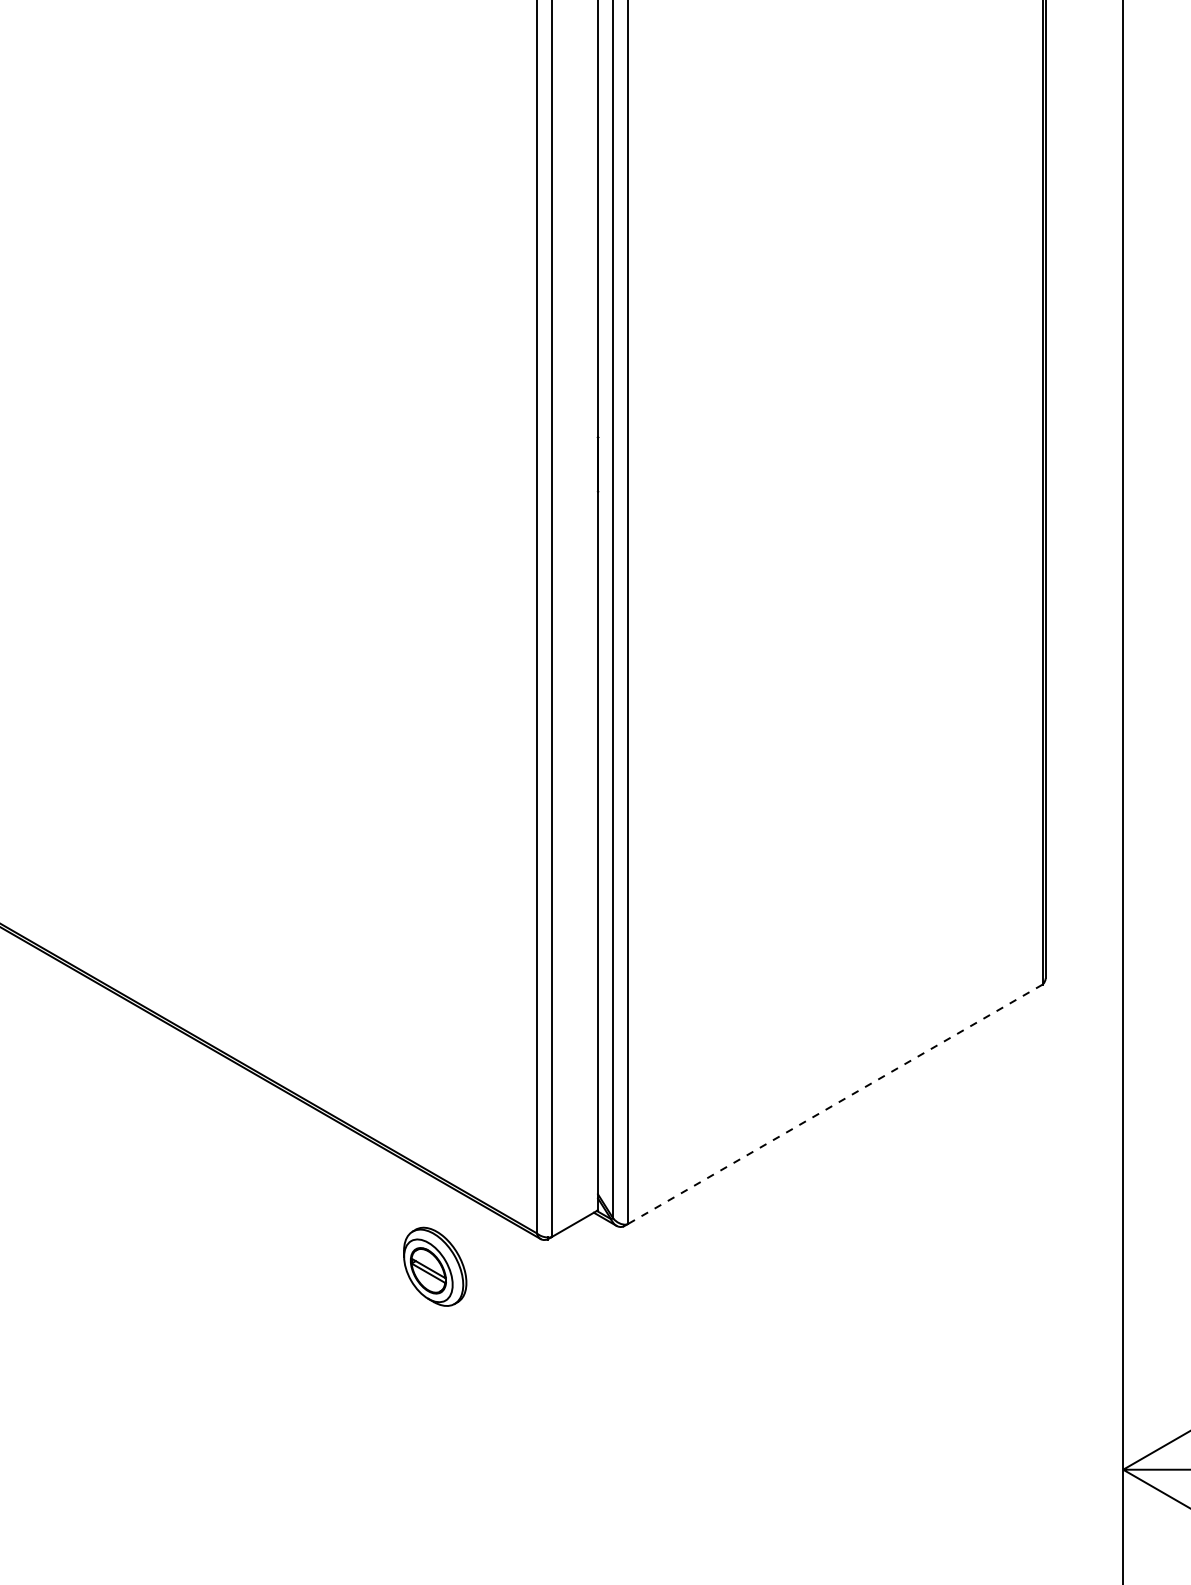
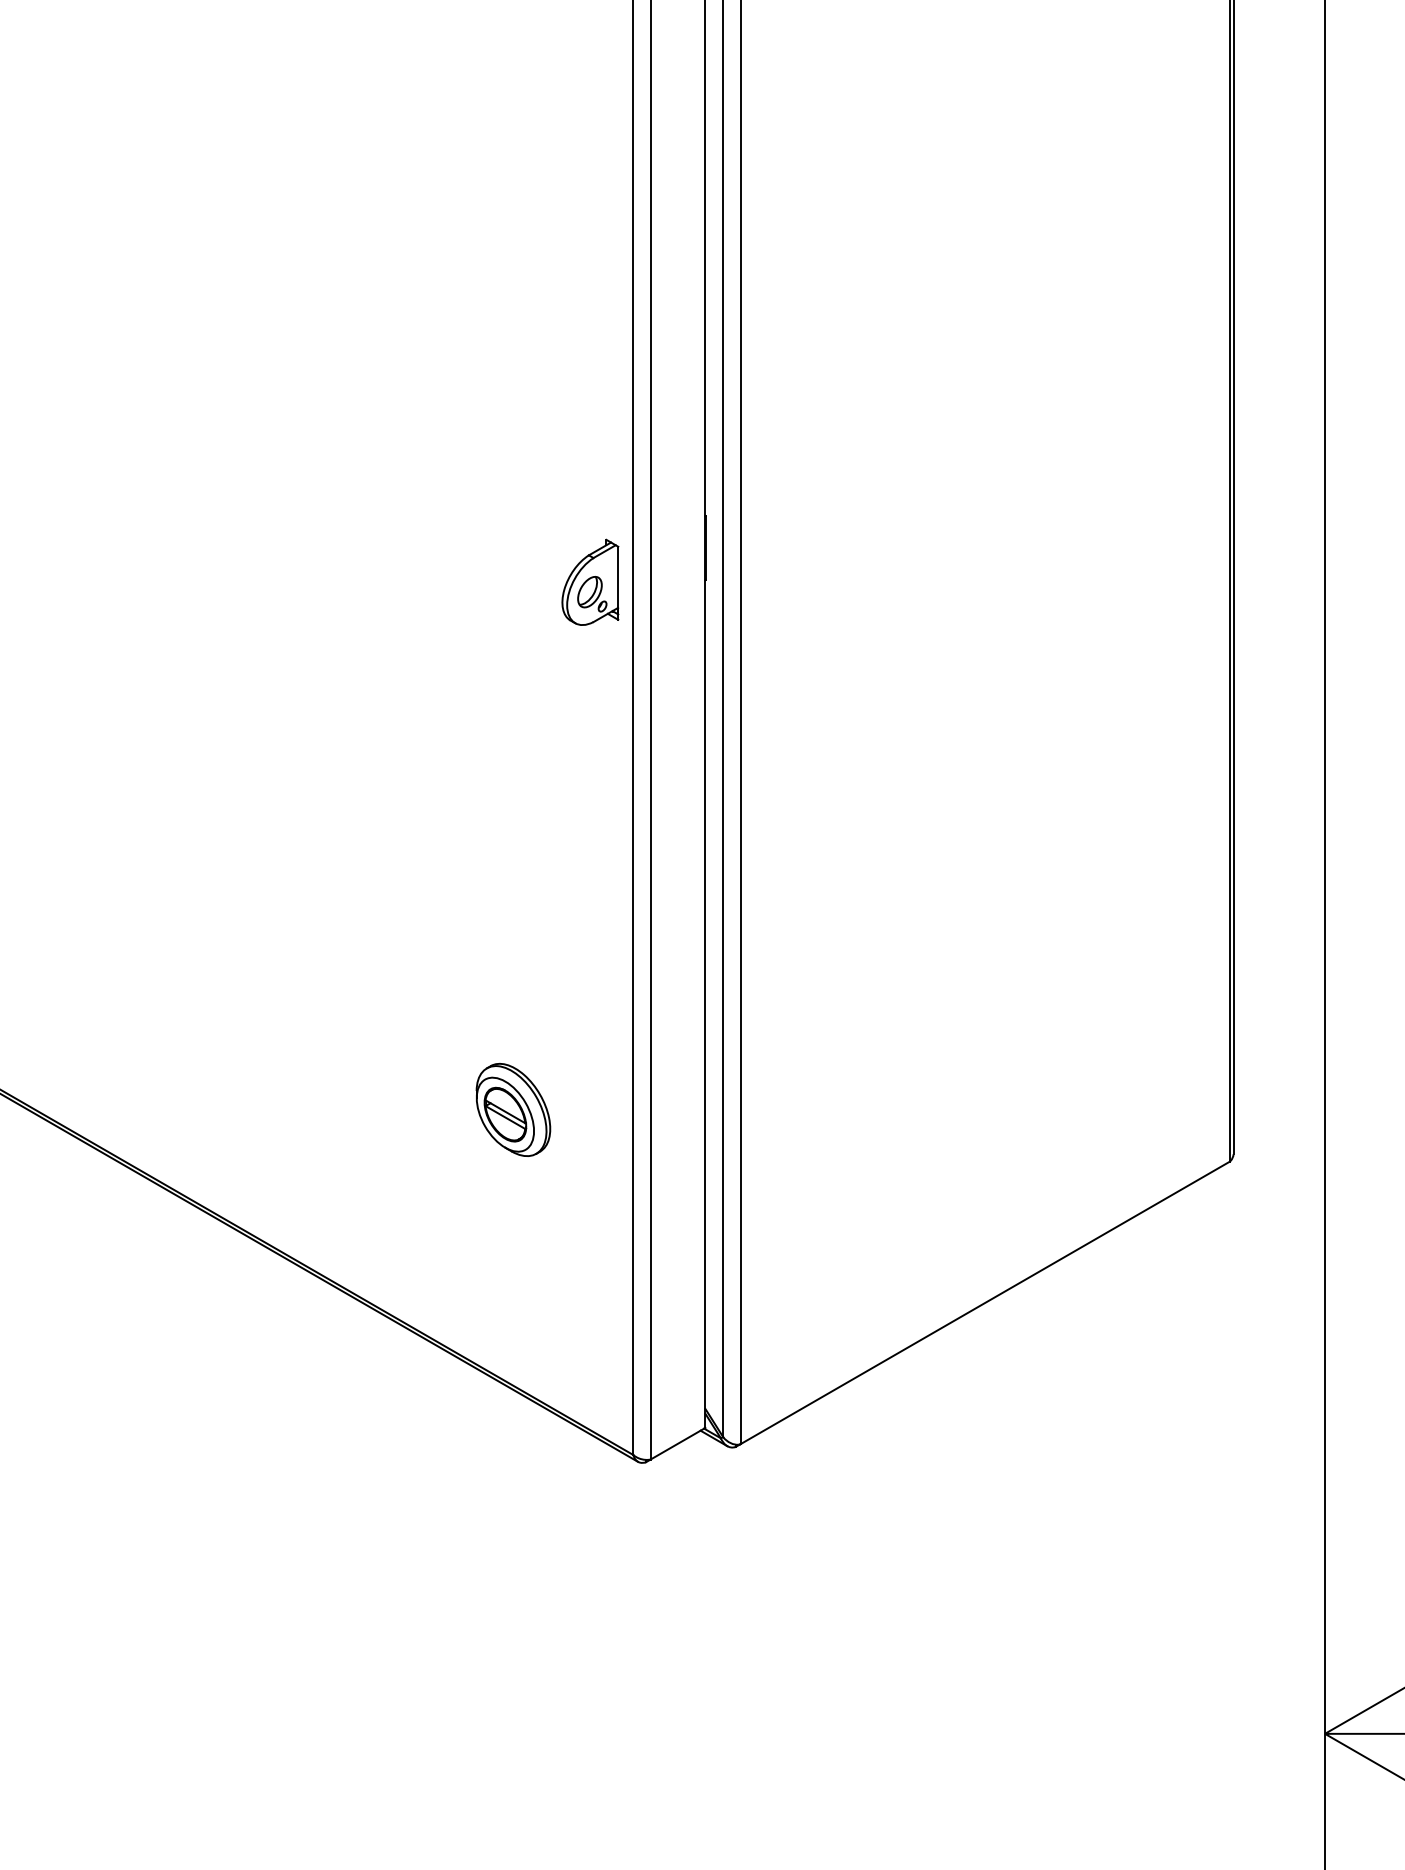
part: (500, 493) -> (590, 582), added
line: (835, 1104) -> (985, 1303), dashed -> solid
part: (435, 1266) -> (513, 1109), moved

